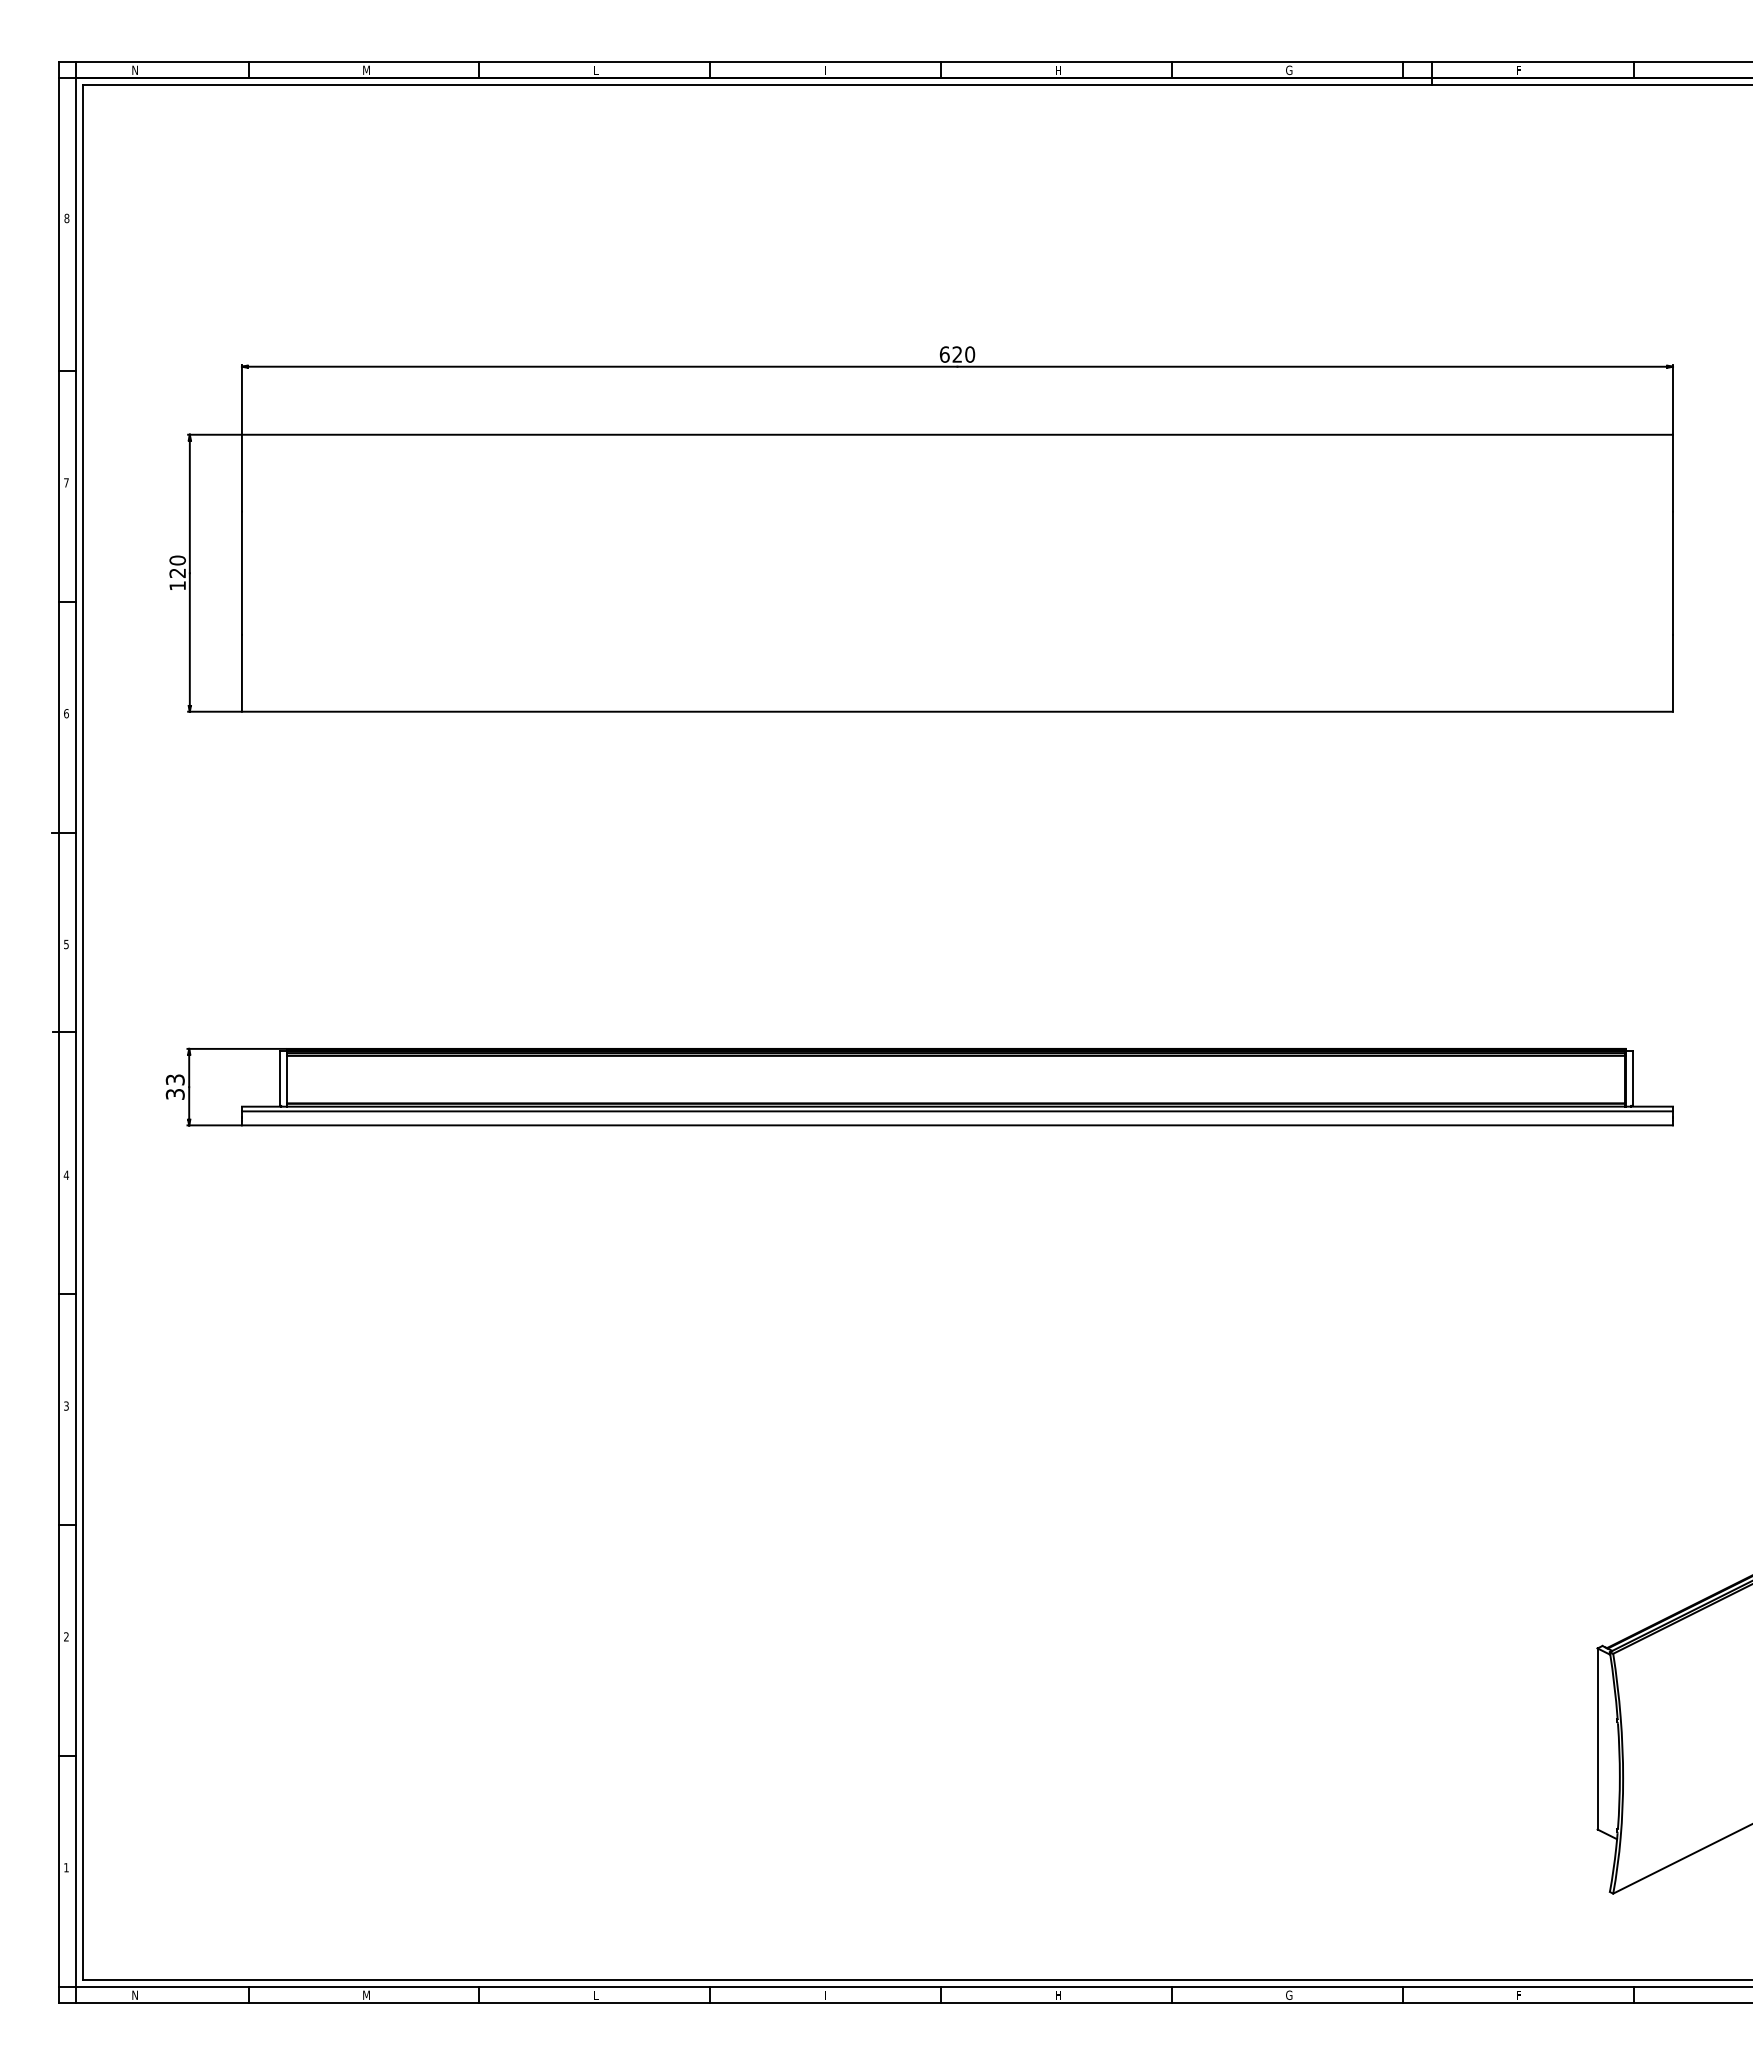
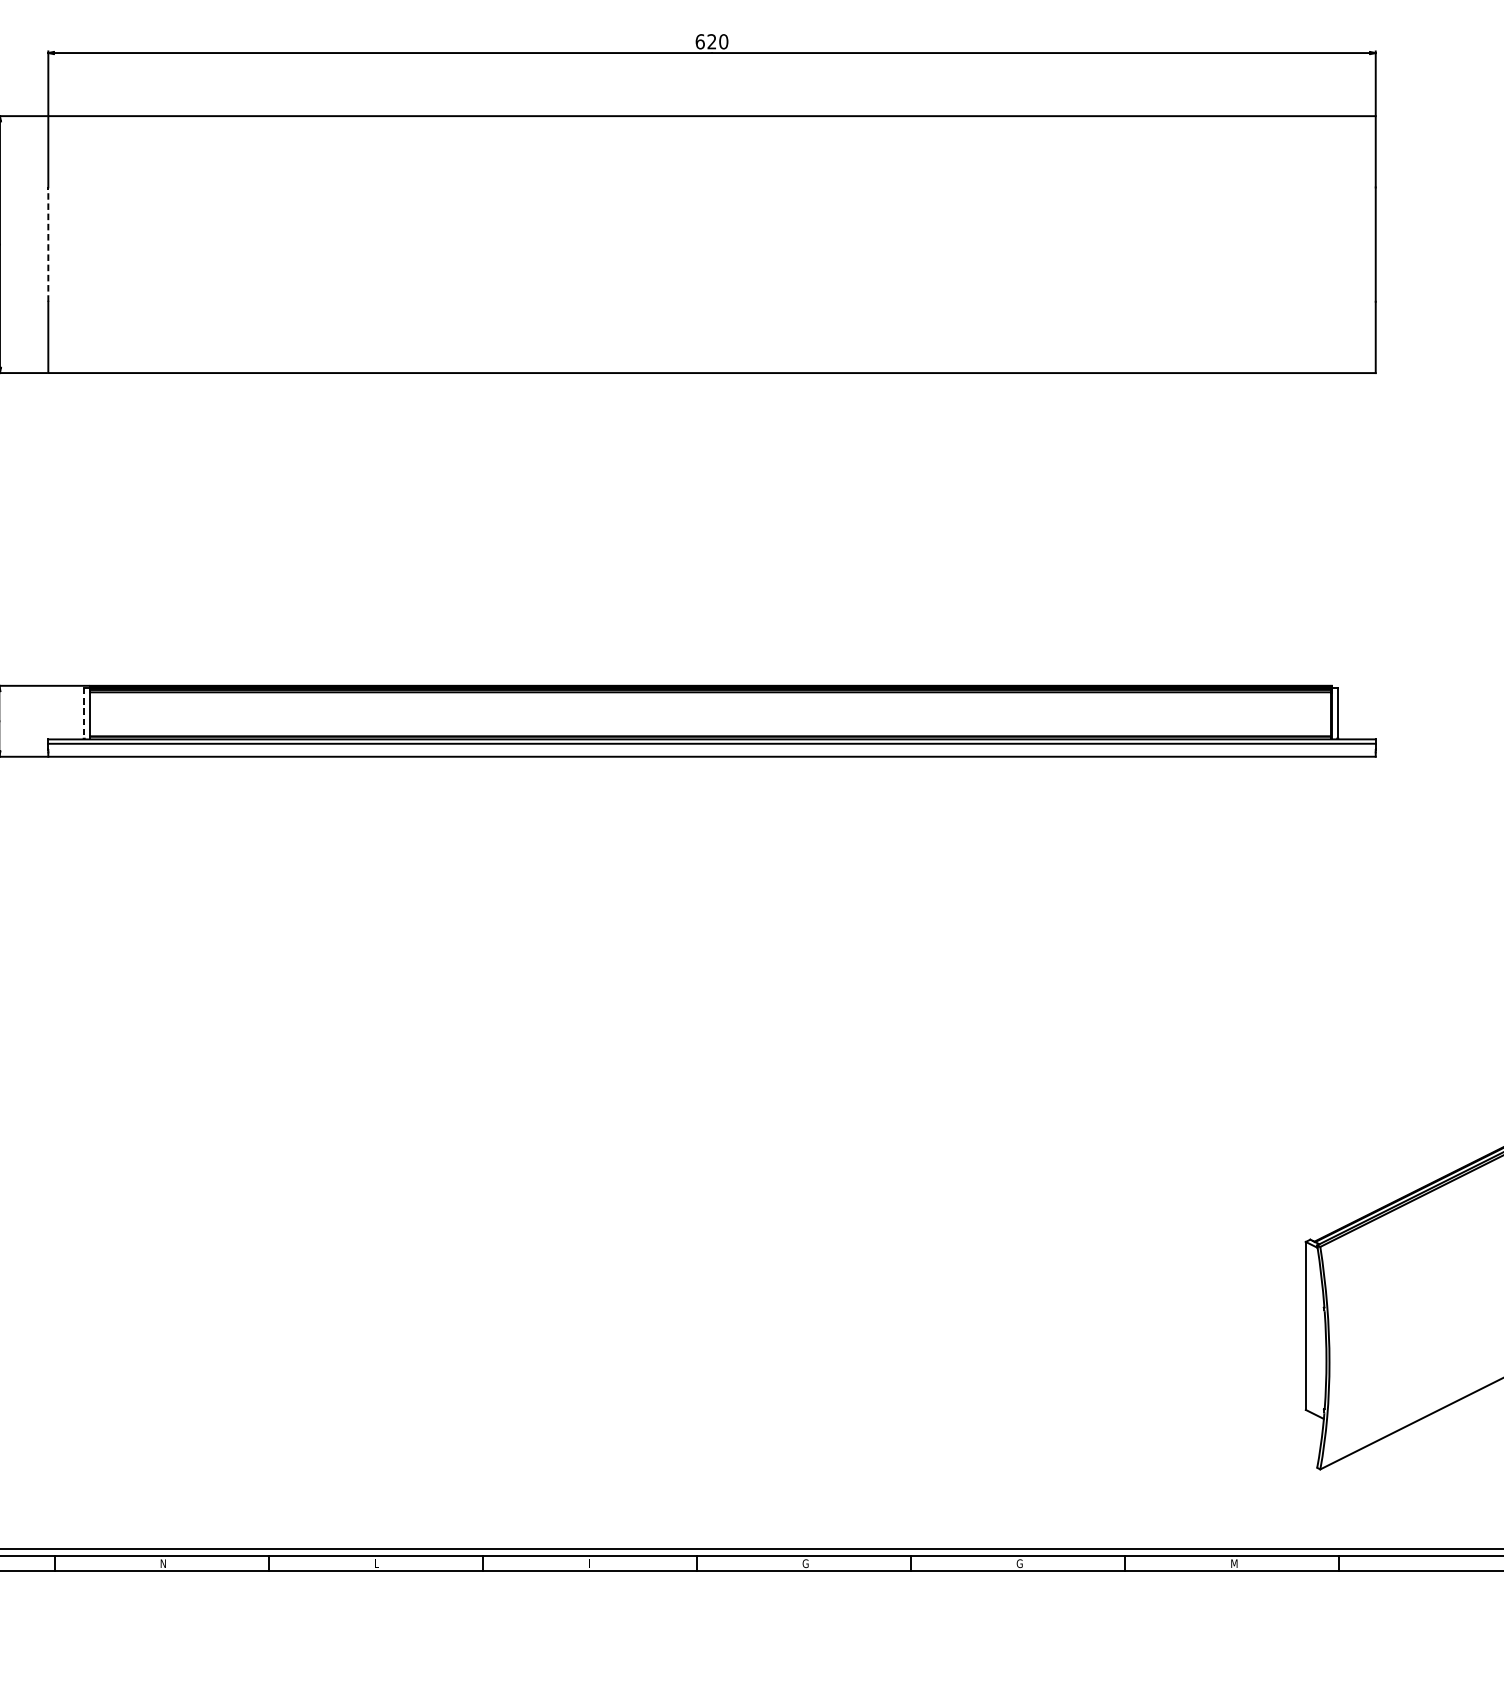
line: (241, 573) -> (47, 244), solid -> dashed
line: (280, 1079) -> (84, 714), solid -> dashed
text: (367, 1994) -> (164, 1562), M -> N
text: (1058, 1994) -> (805, 1562), H -> G
text: (1520, 1994) -> (1234, 1562), F -> M

